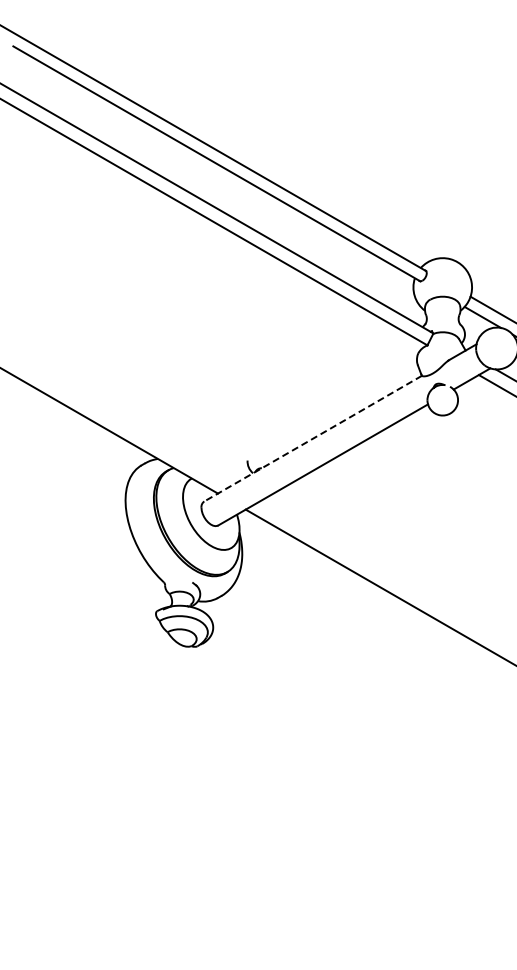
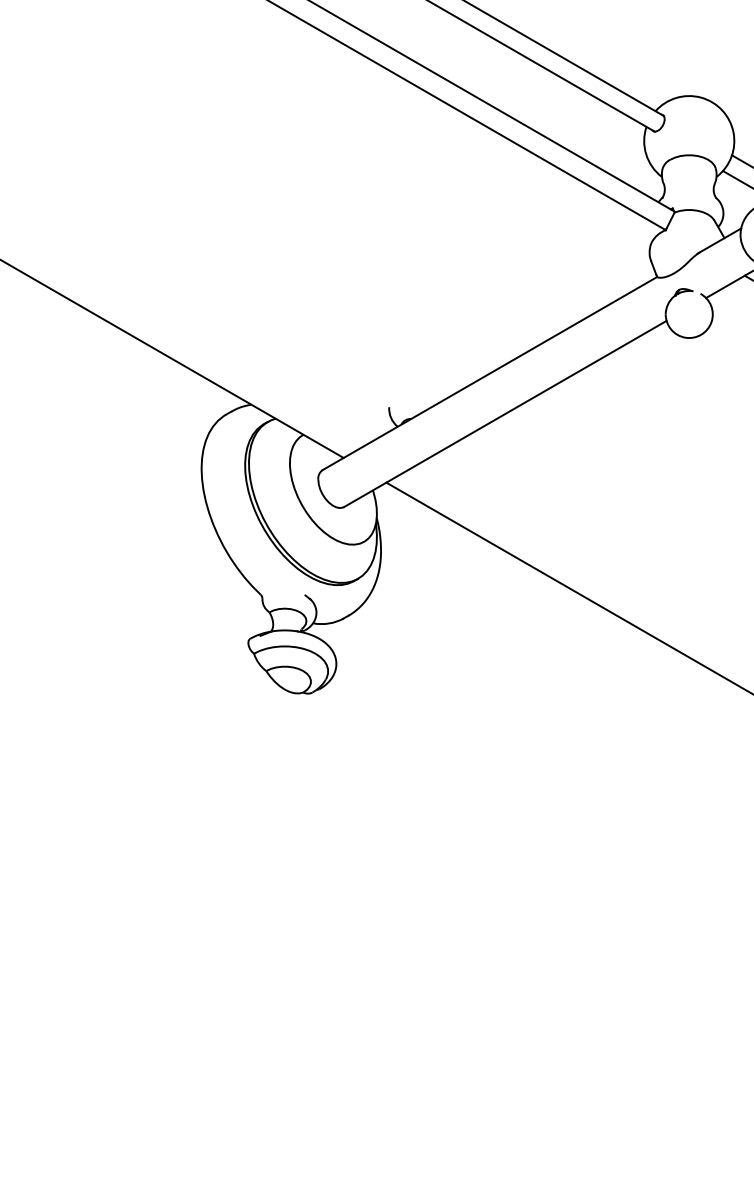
line: (313, 438) -> (490, 373), dashed -> solid

